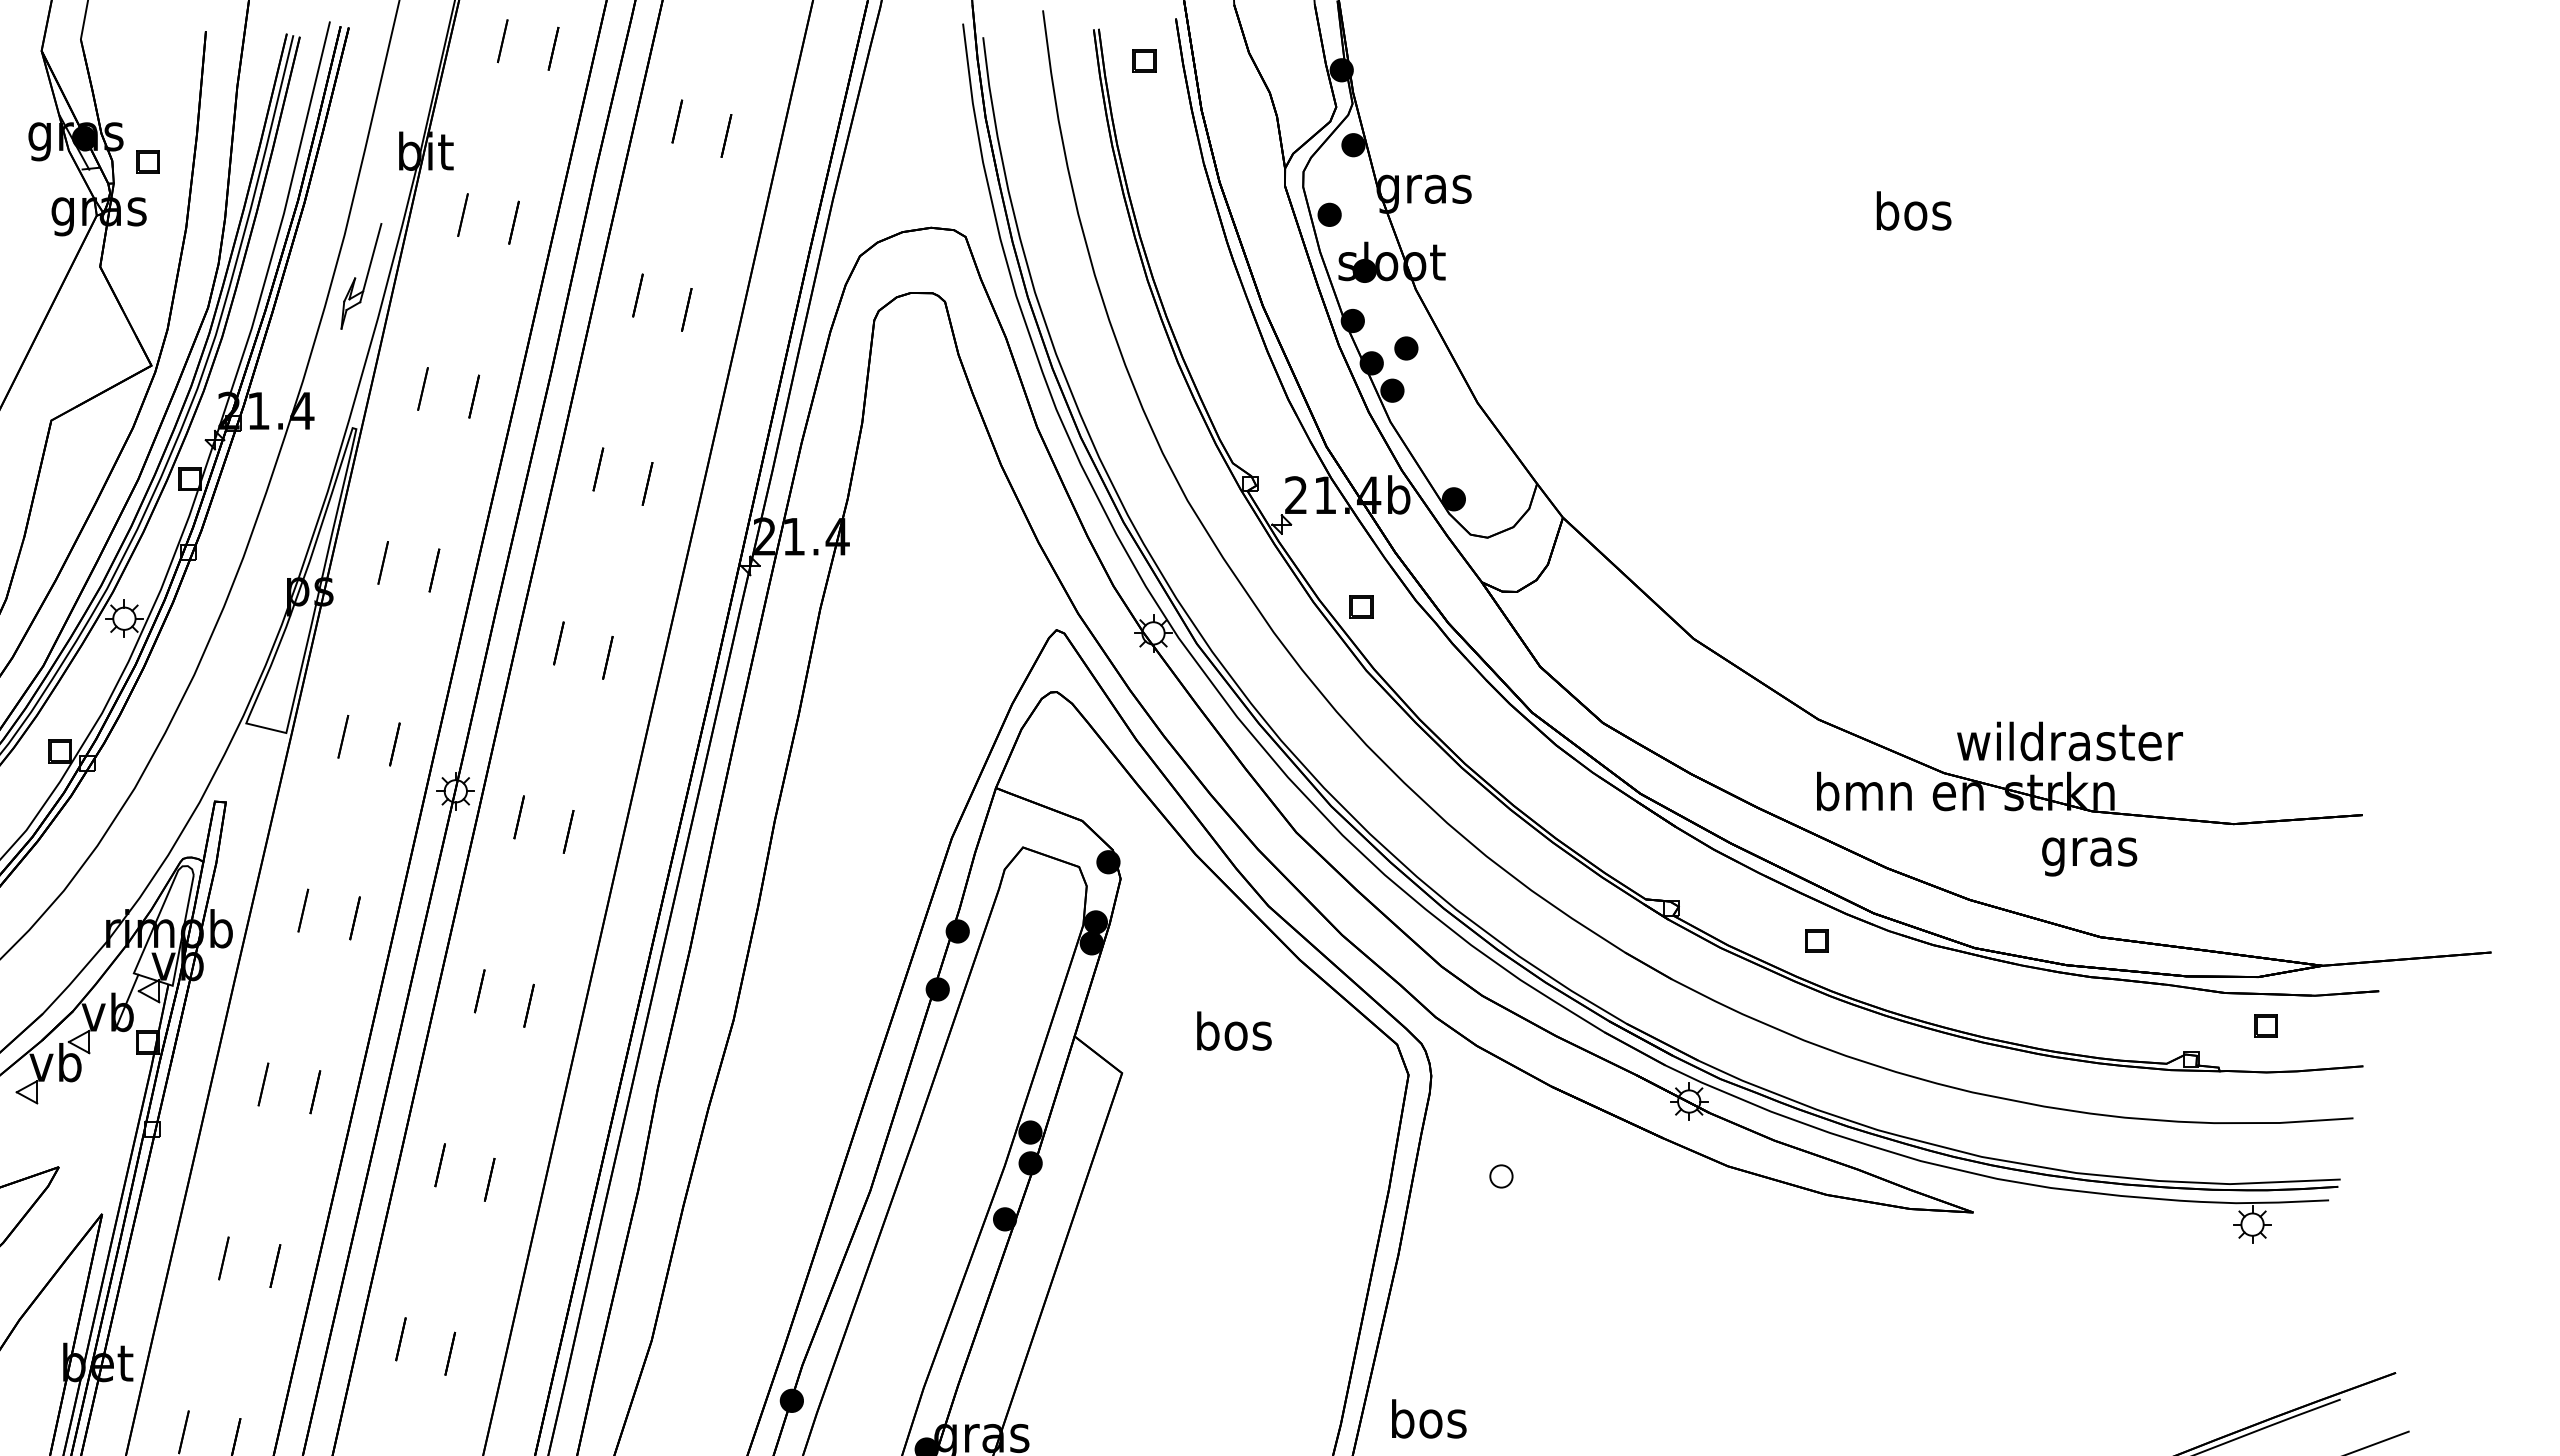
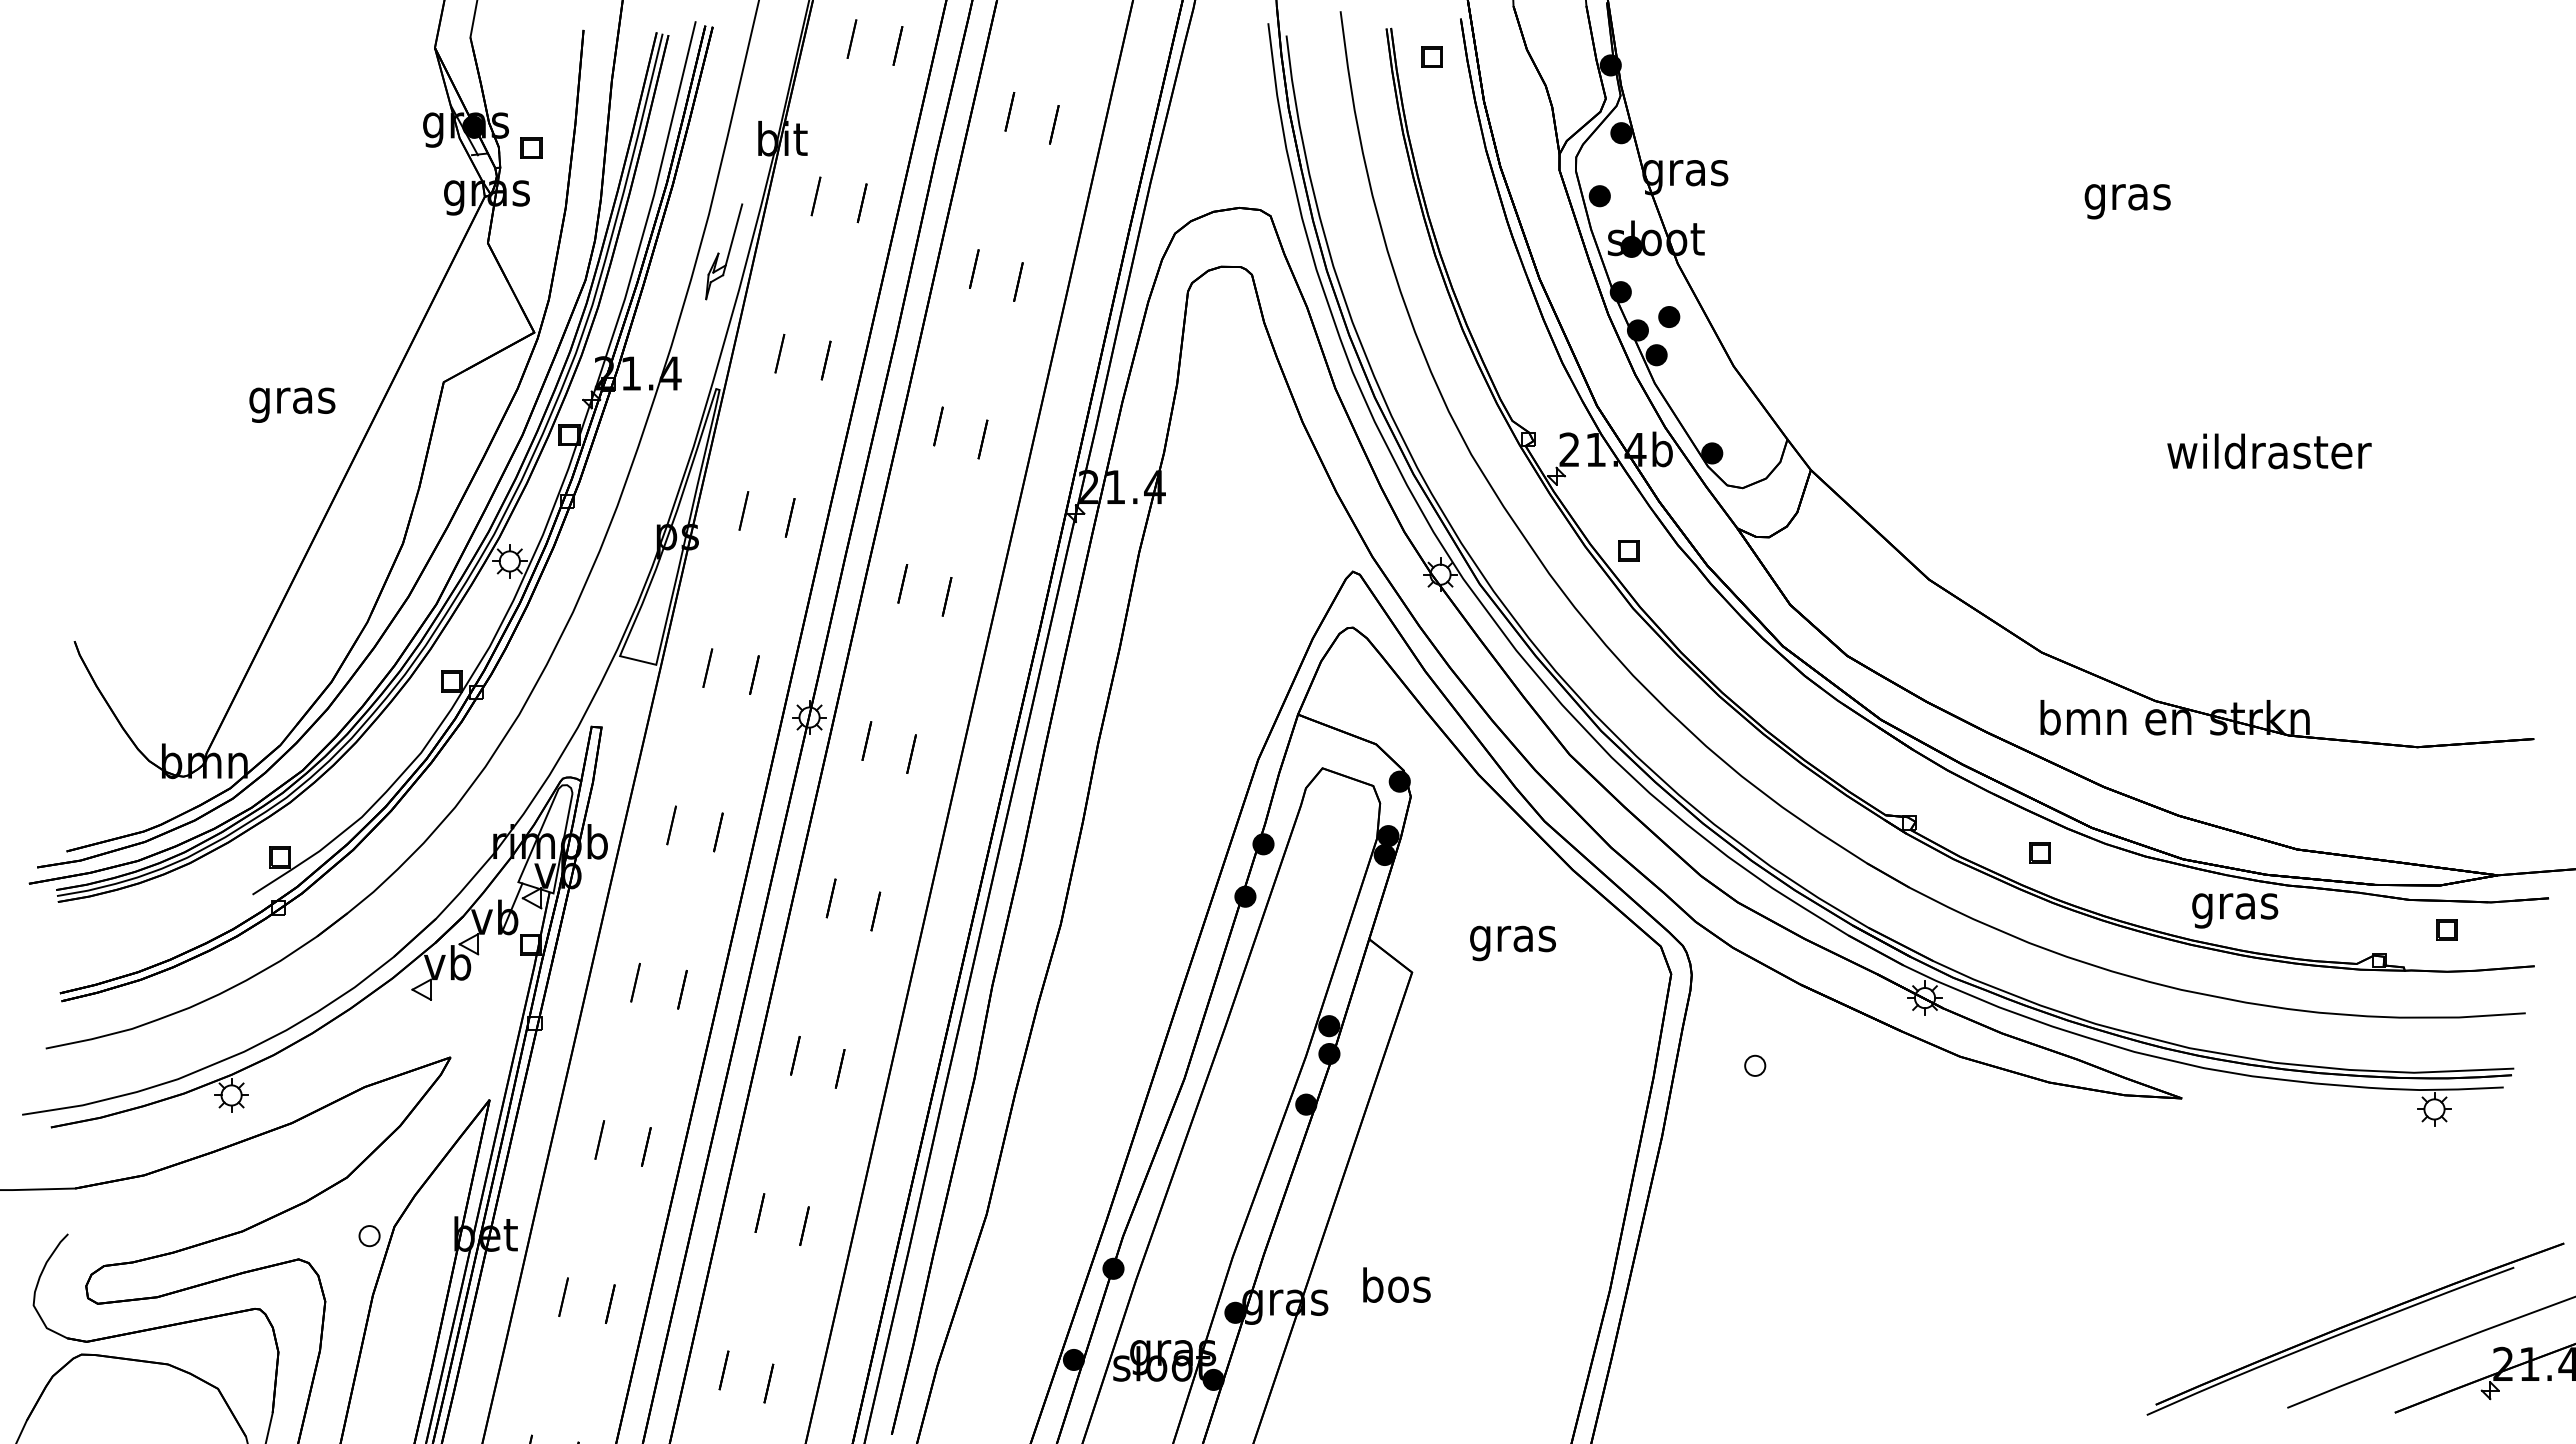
text: (1913, 215) -> (2127, 196), bos -> gras
text: (2070, 741) -> (2269, 451), moved
text: (2089, 856) -> (2235, 910), moved
text: (1234, 1035) -> (1513, 938), bos -> gras
text: (1428, 1418) -> (1396, 1284), moved

